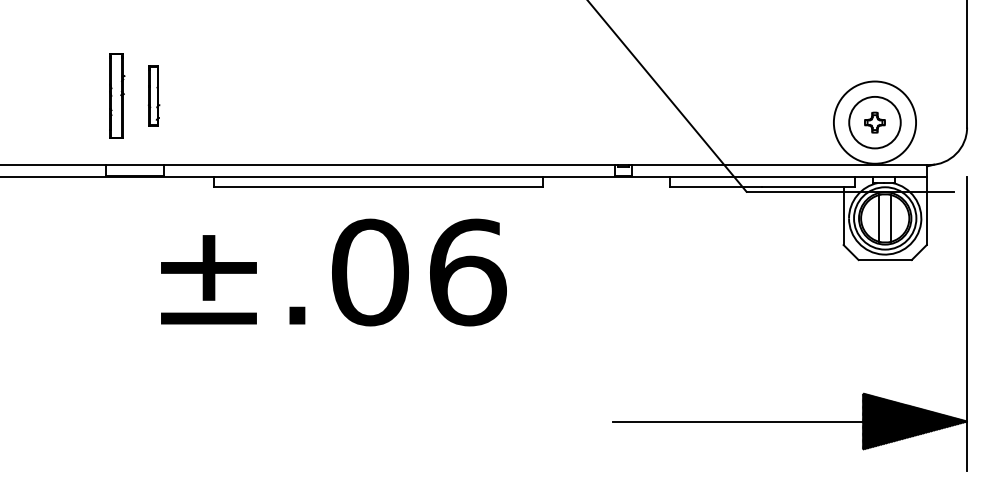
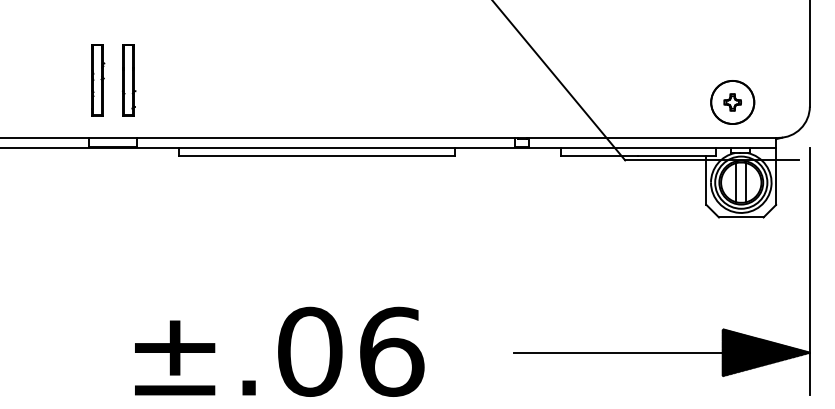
part: (153, 95) -> (128, 79), size x1.43
circle: (874, 122) -> (732, 102), size x0.62
text: (333, 272) -> (279, 351), moved

